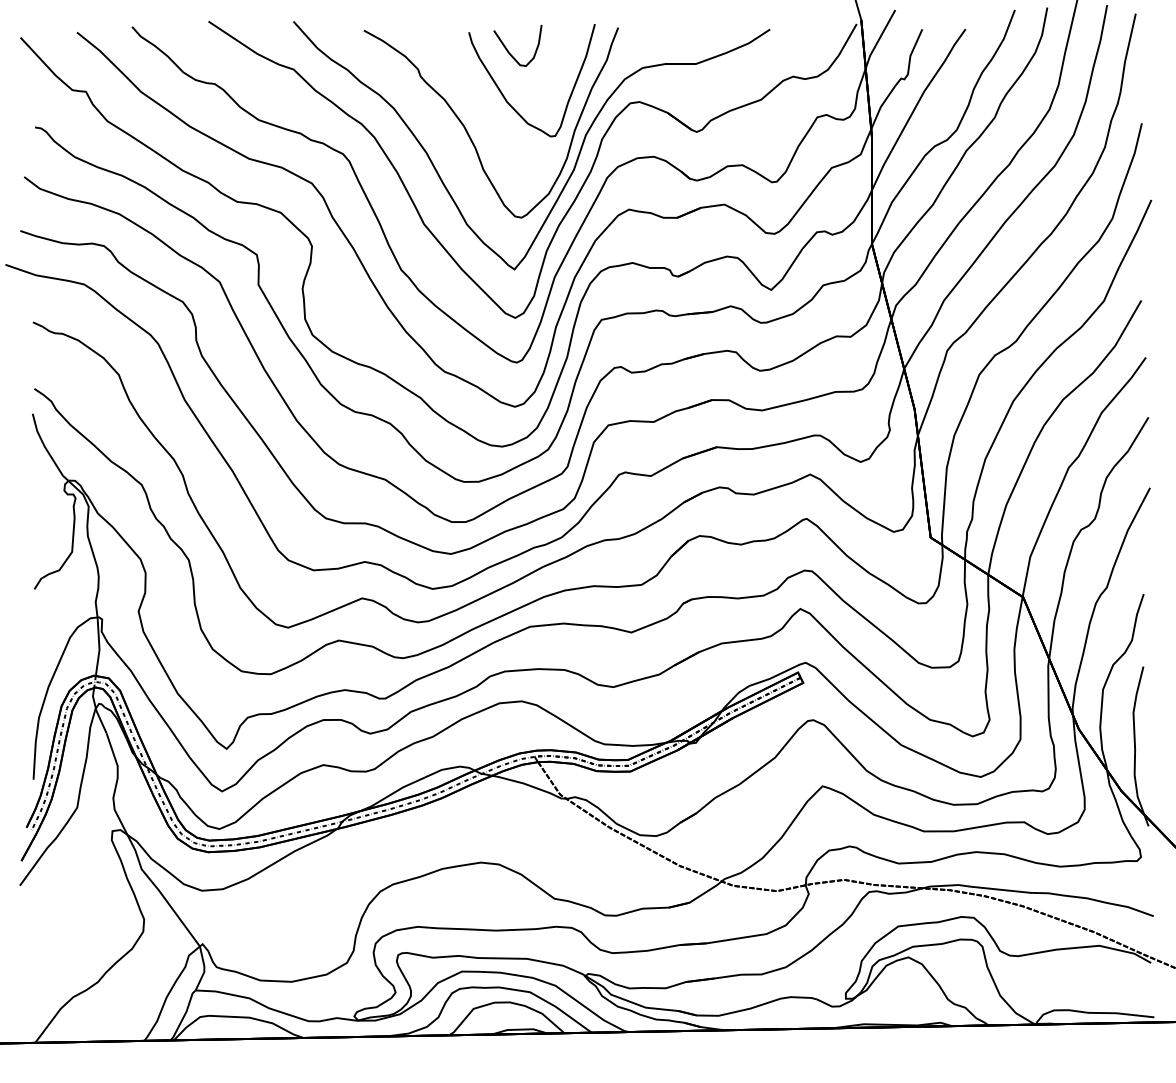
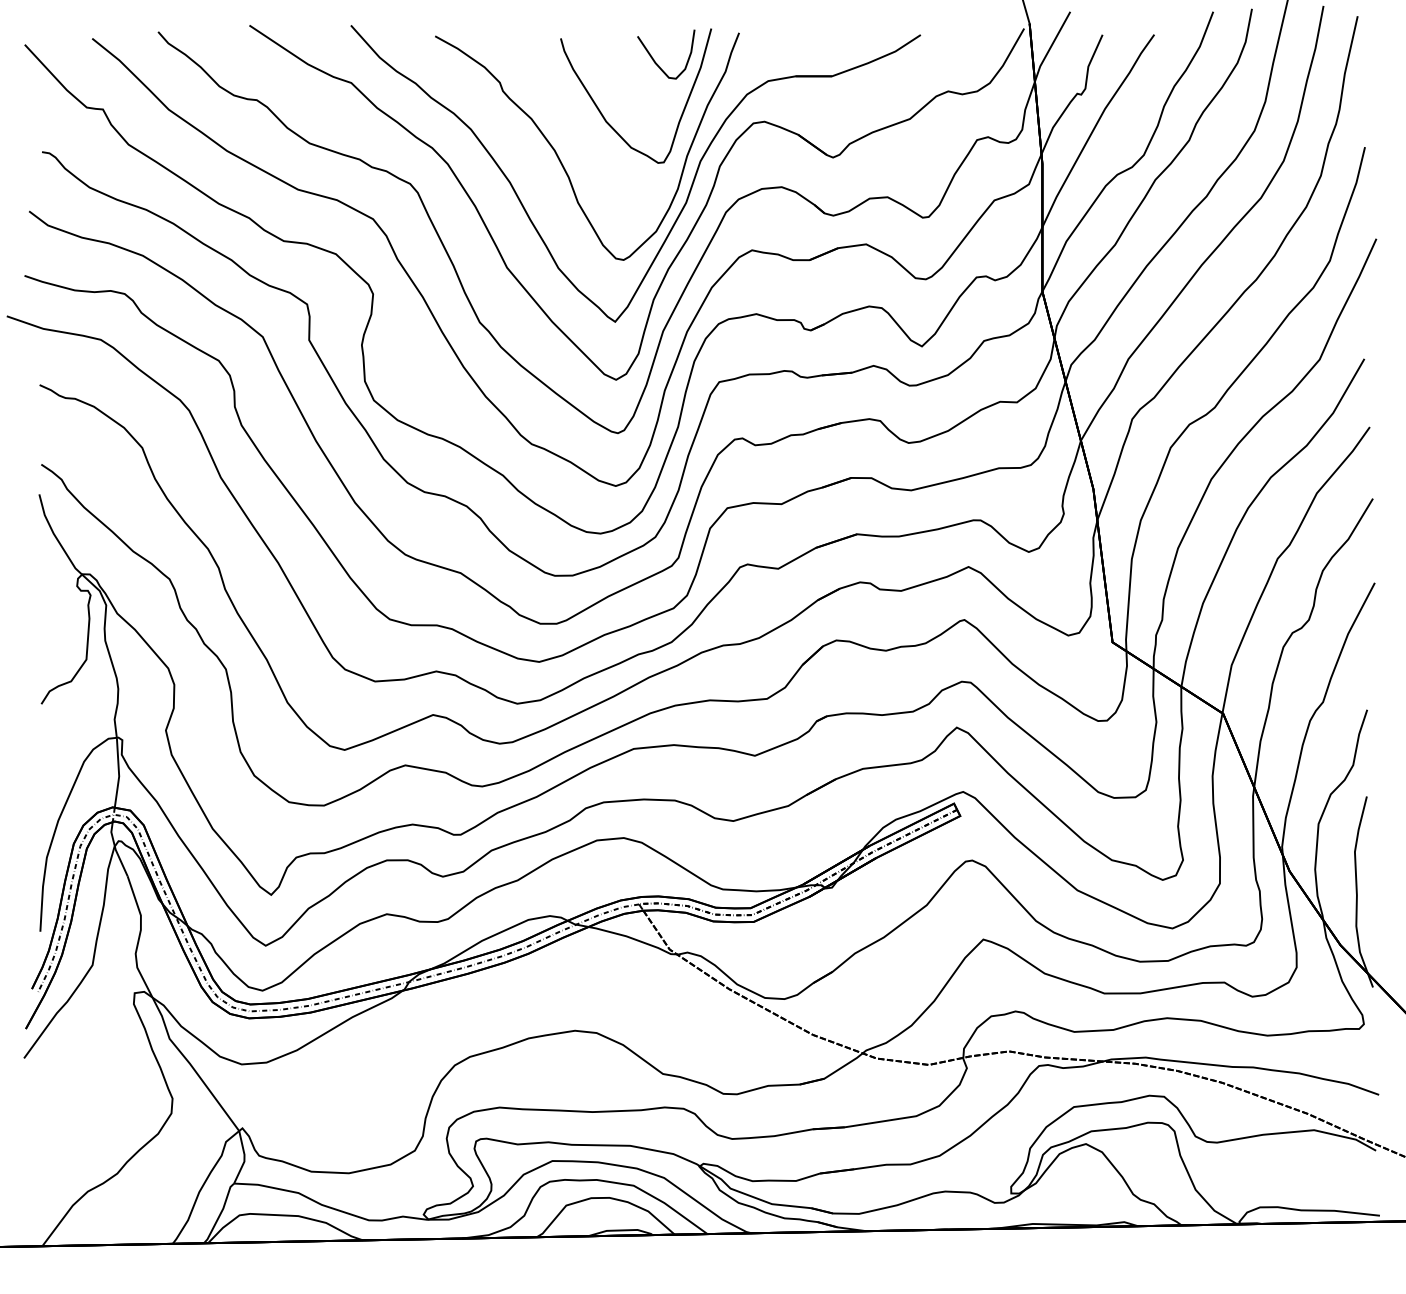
curve: (510, 53) -> (657, 63), moved

